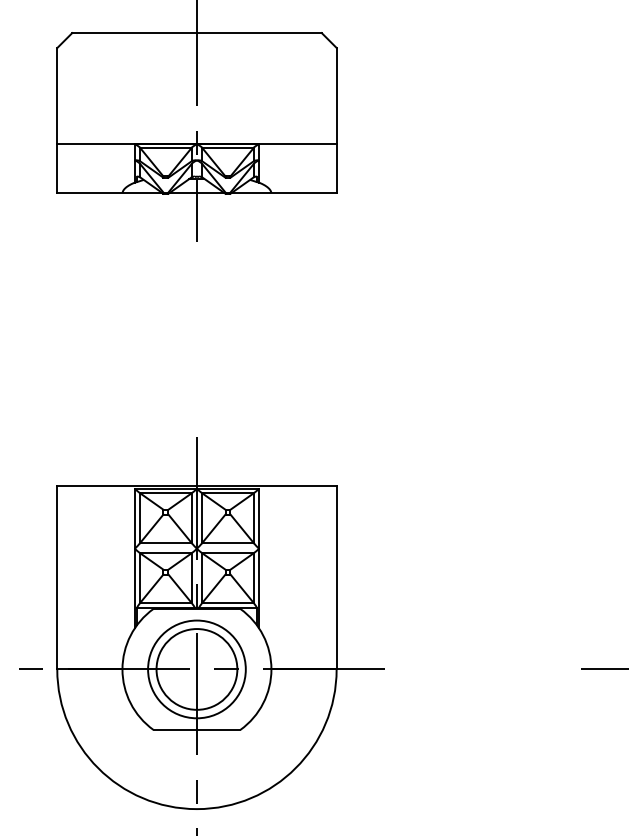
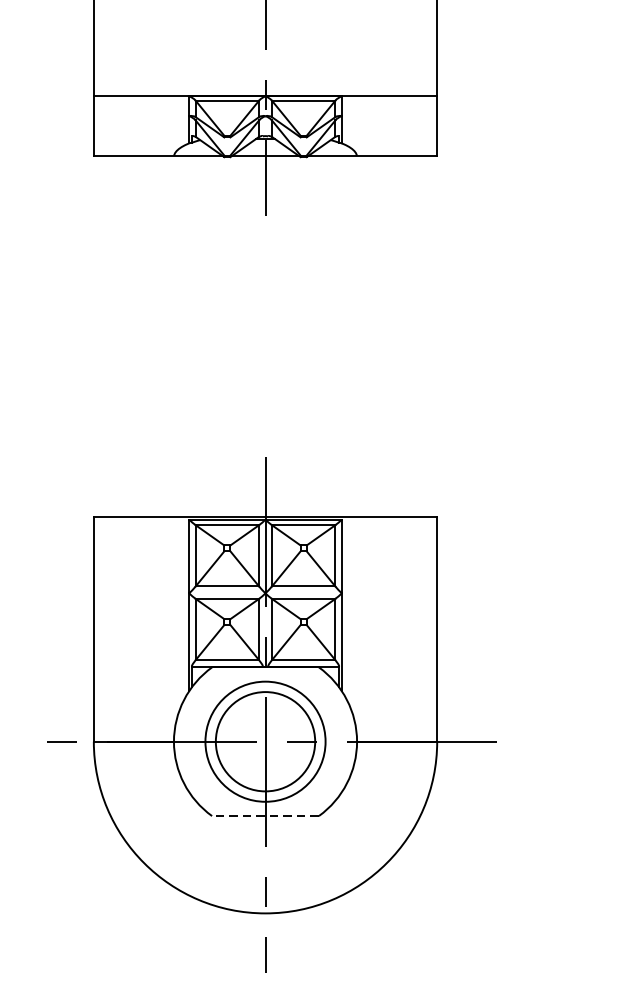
line: (196, 729) -> (264, 815), solid -> dashed

